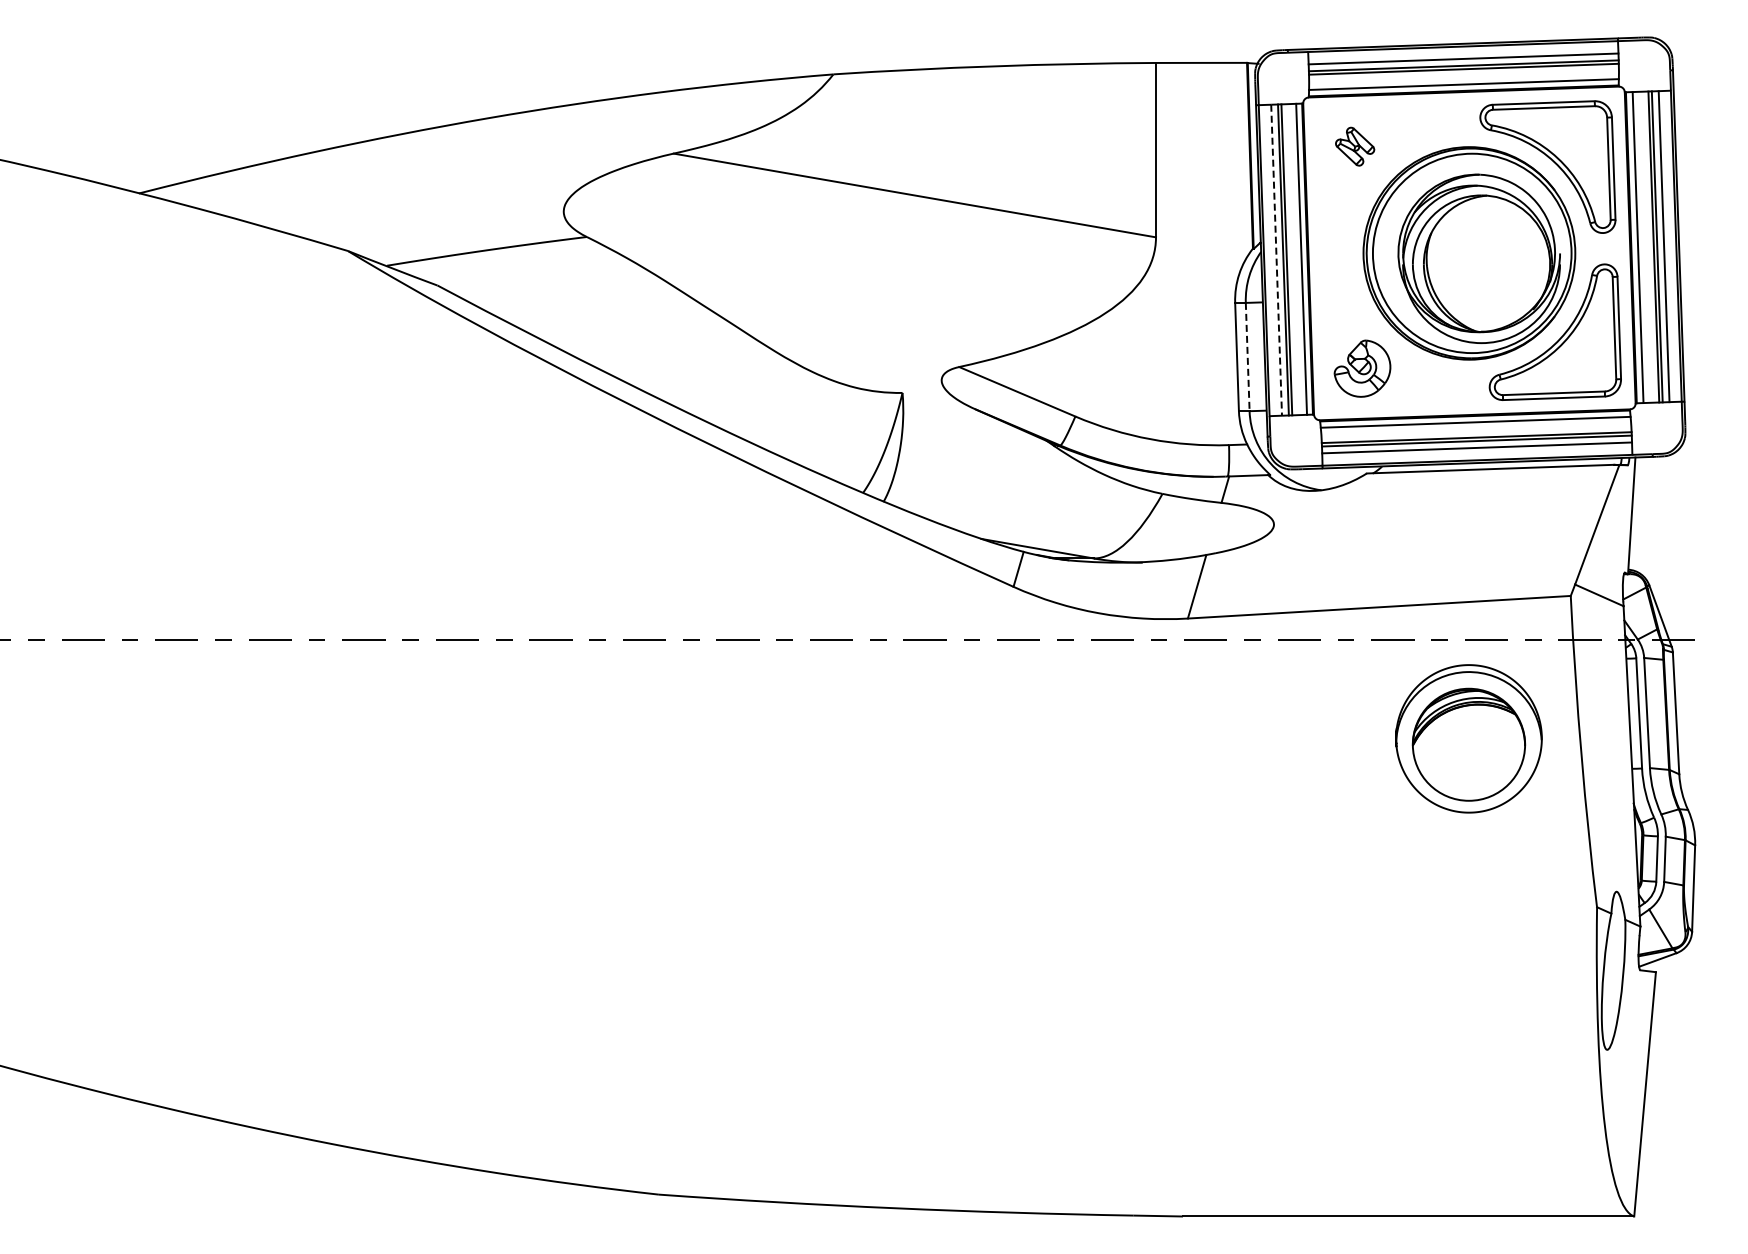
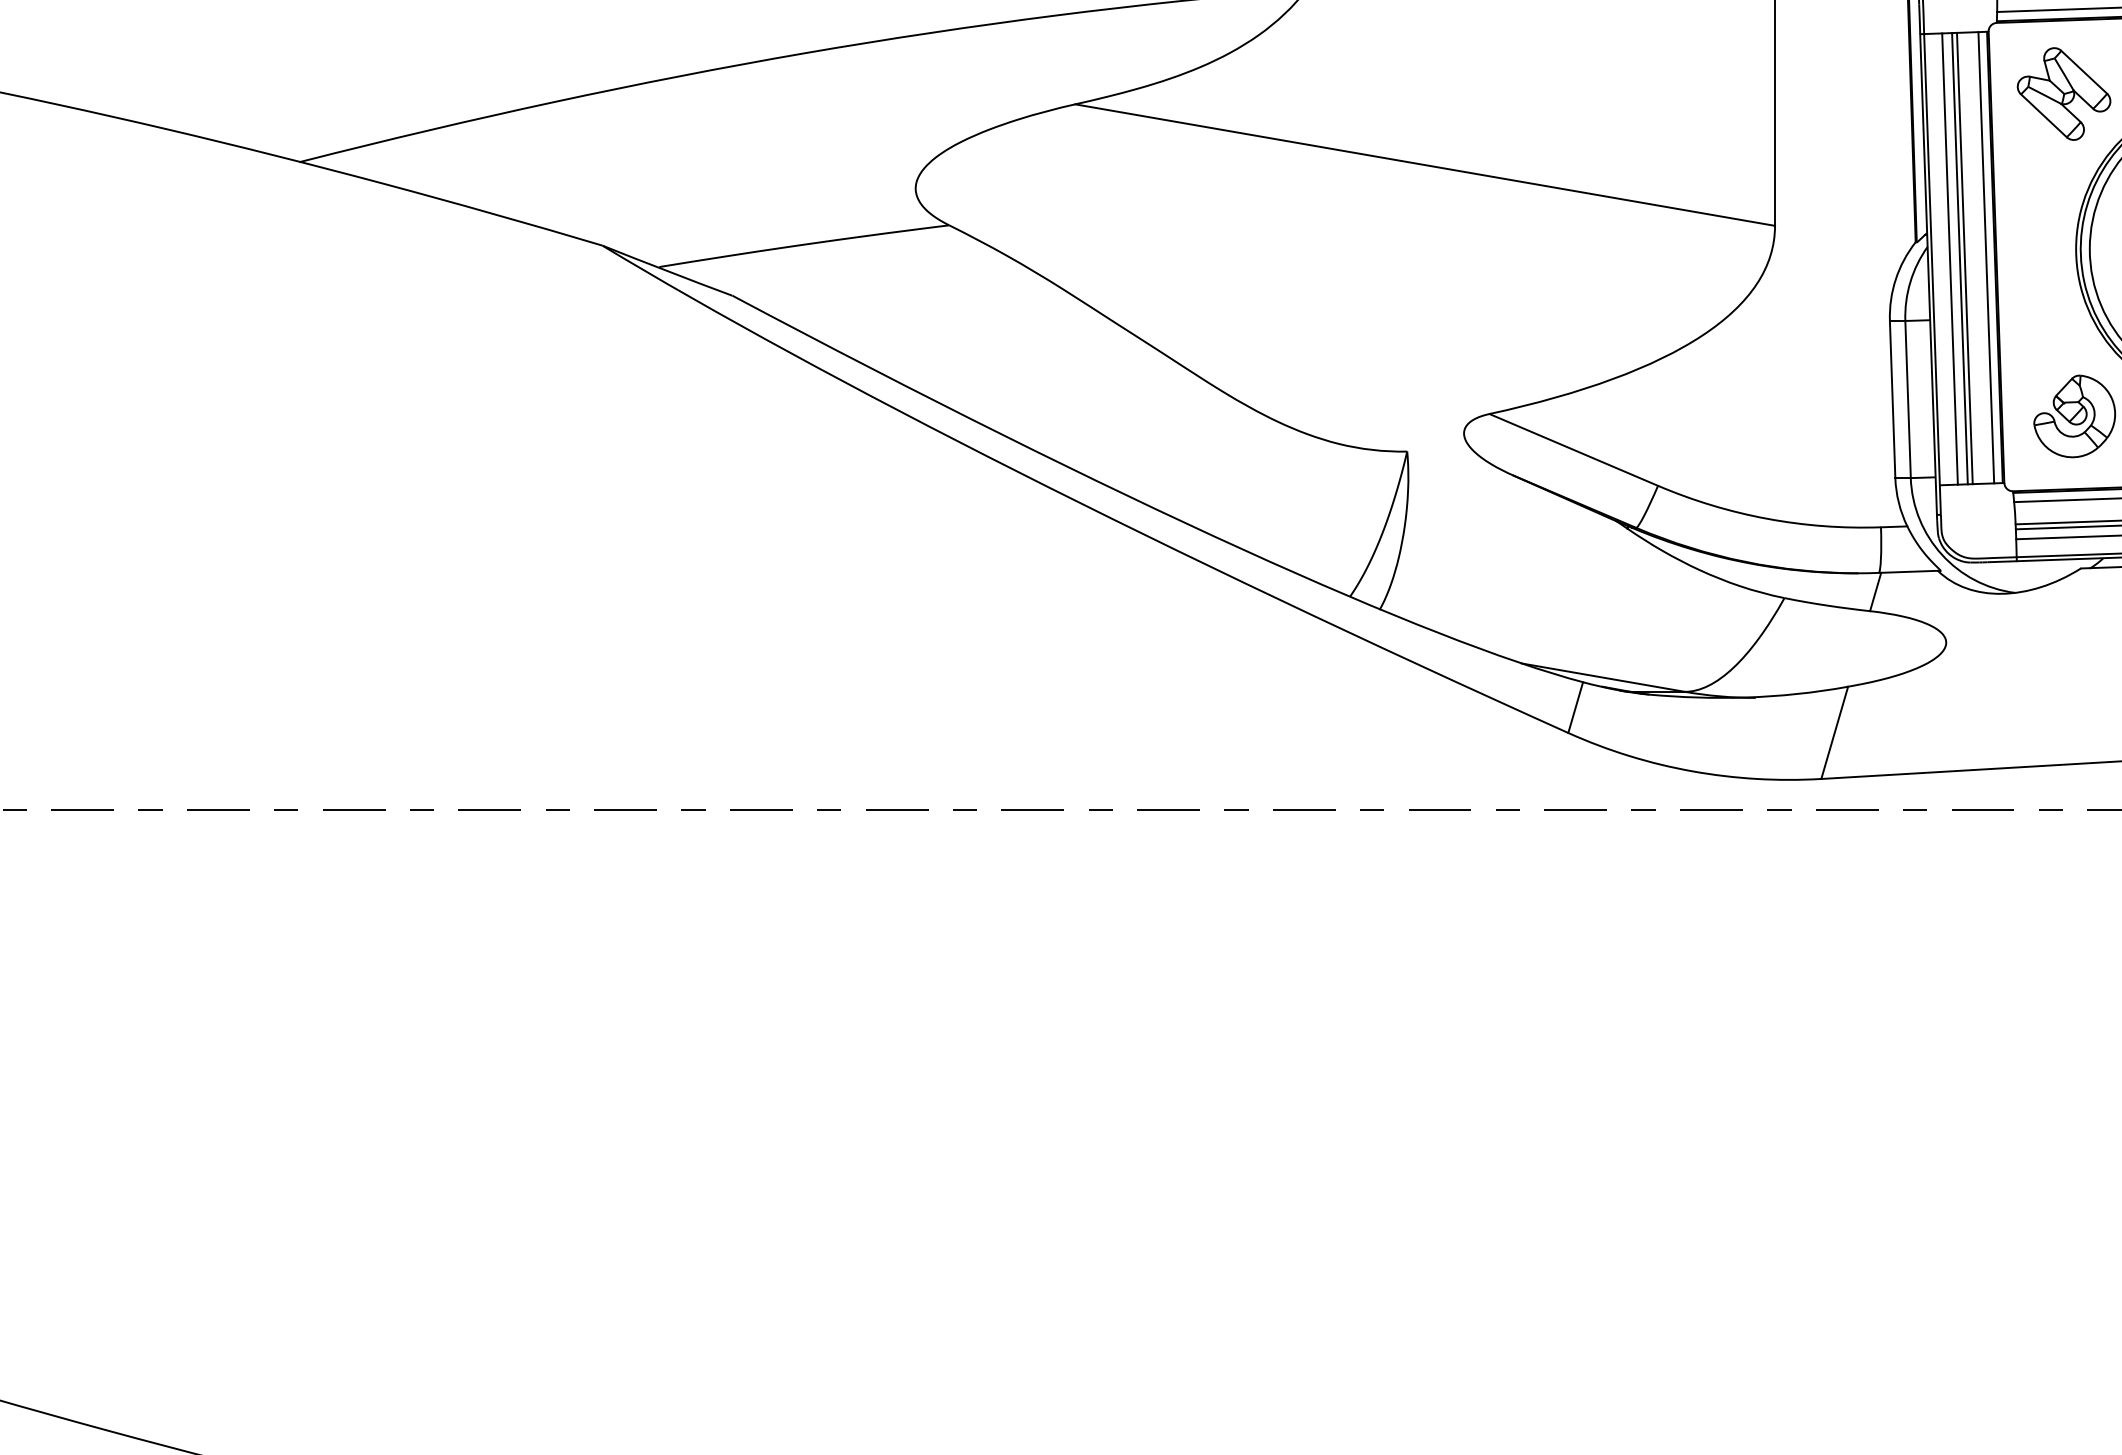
part: (1354, 146) -> (2063, 94), size x1.67
line: (1276, 260) -> (1949, 259), dashed -> solid
line: (1247, 357) -> (1907, 400), dashed -> solid

